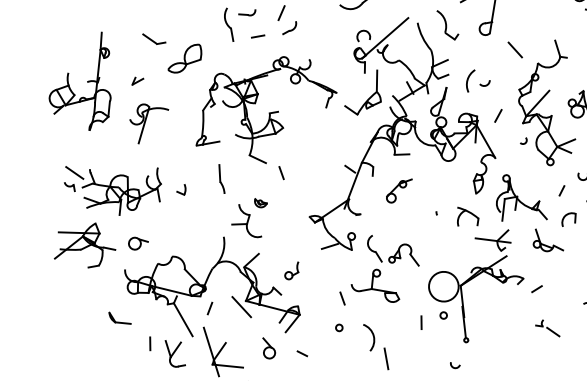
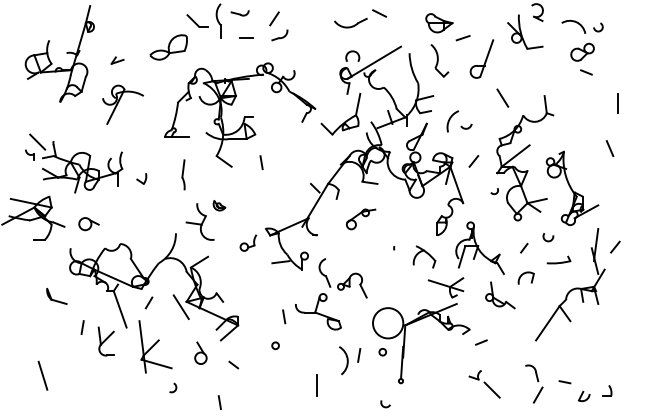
part: (153, 37) -> (197, 20), moved
line: (281, 172) -> (261, 162), moved
part: (292, 270) -> (248, 242), moved
part: (547, 329) -> (484, 384), size x1.4
arc: (372, 336) -> (346, 360), moved

